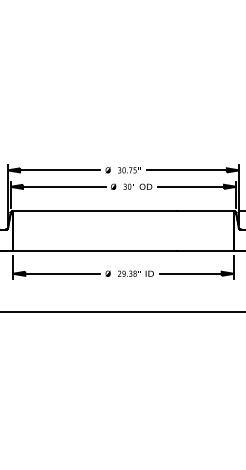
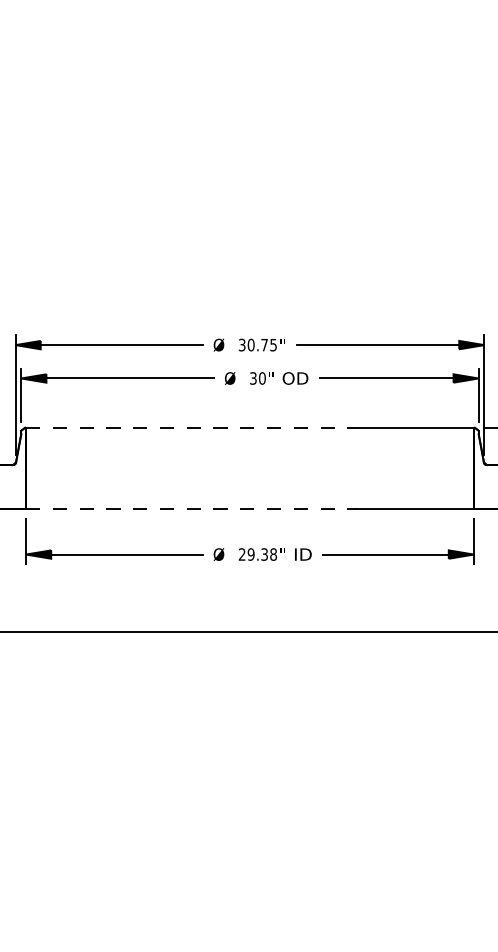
line: (94, 211) -> (191, 428), solid -> dashed
line: (94, 251) -> (191, 509), solid -> dashed

